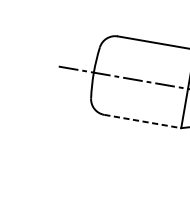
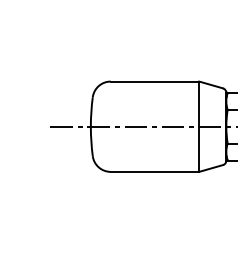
line: (143, 121) -> (155, 171), dashed -> solid

